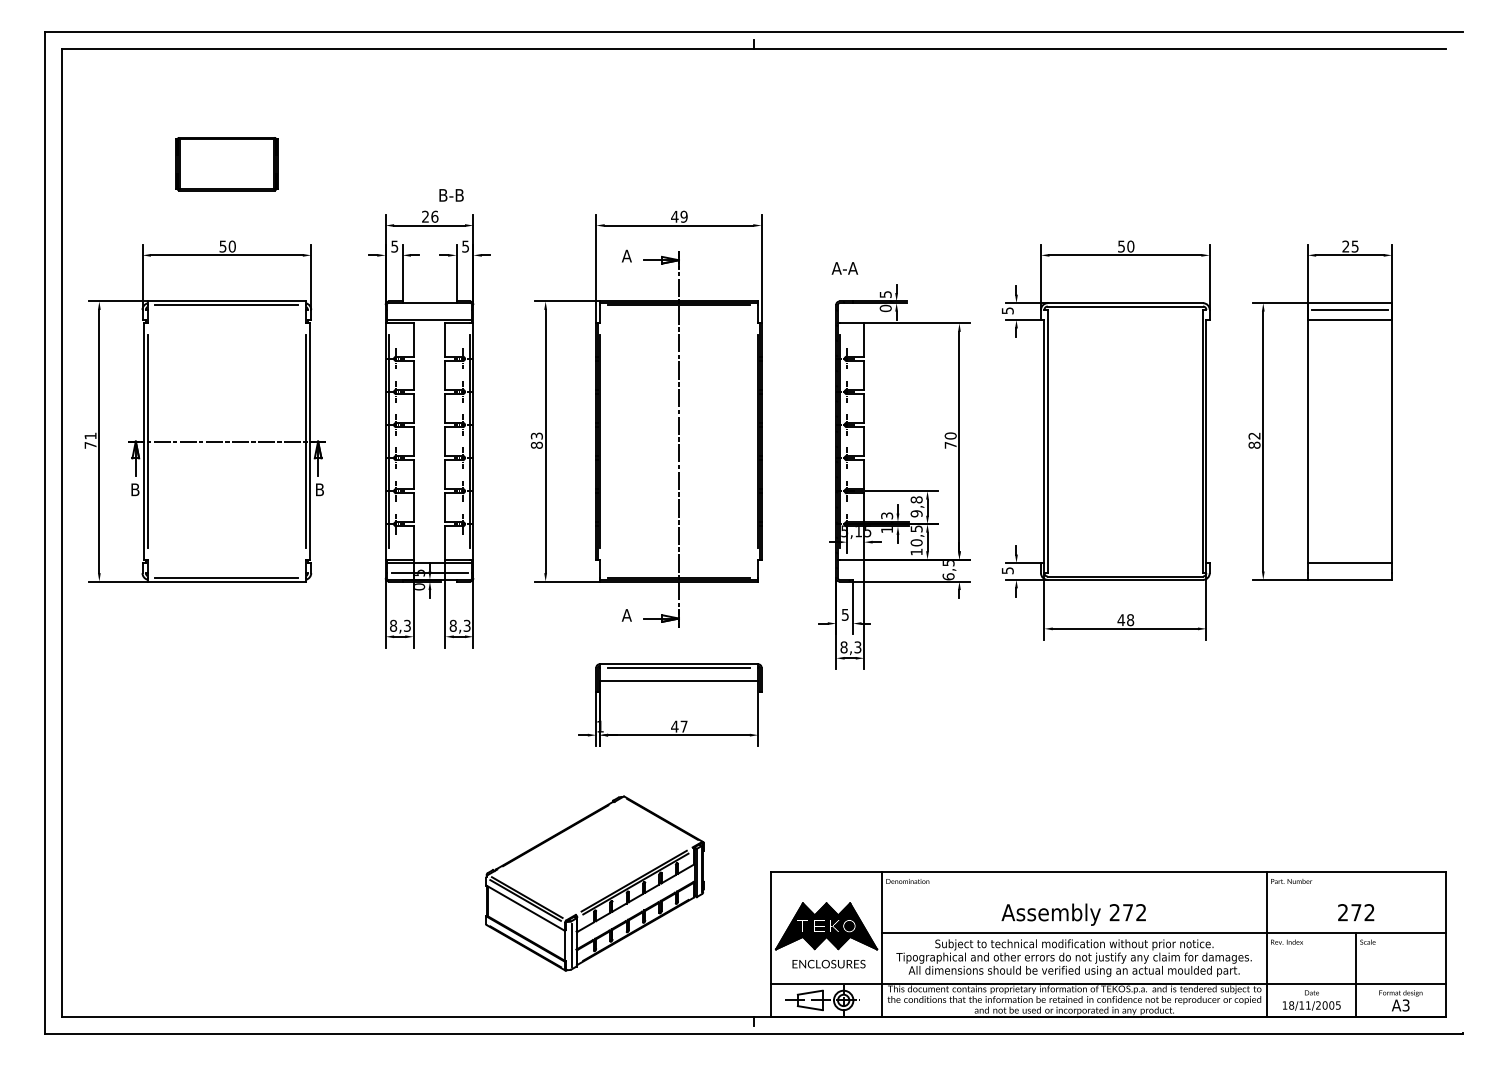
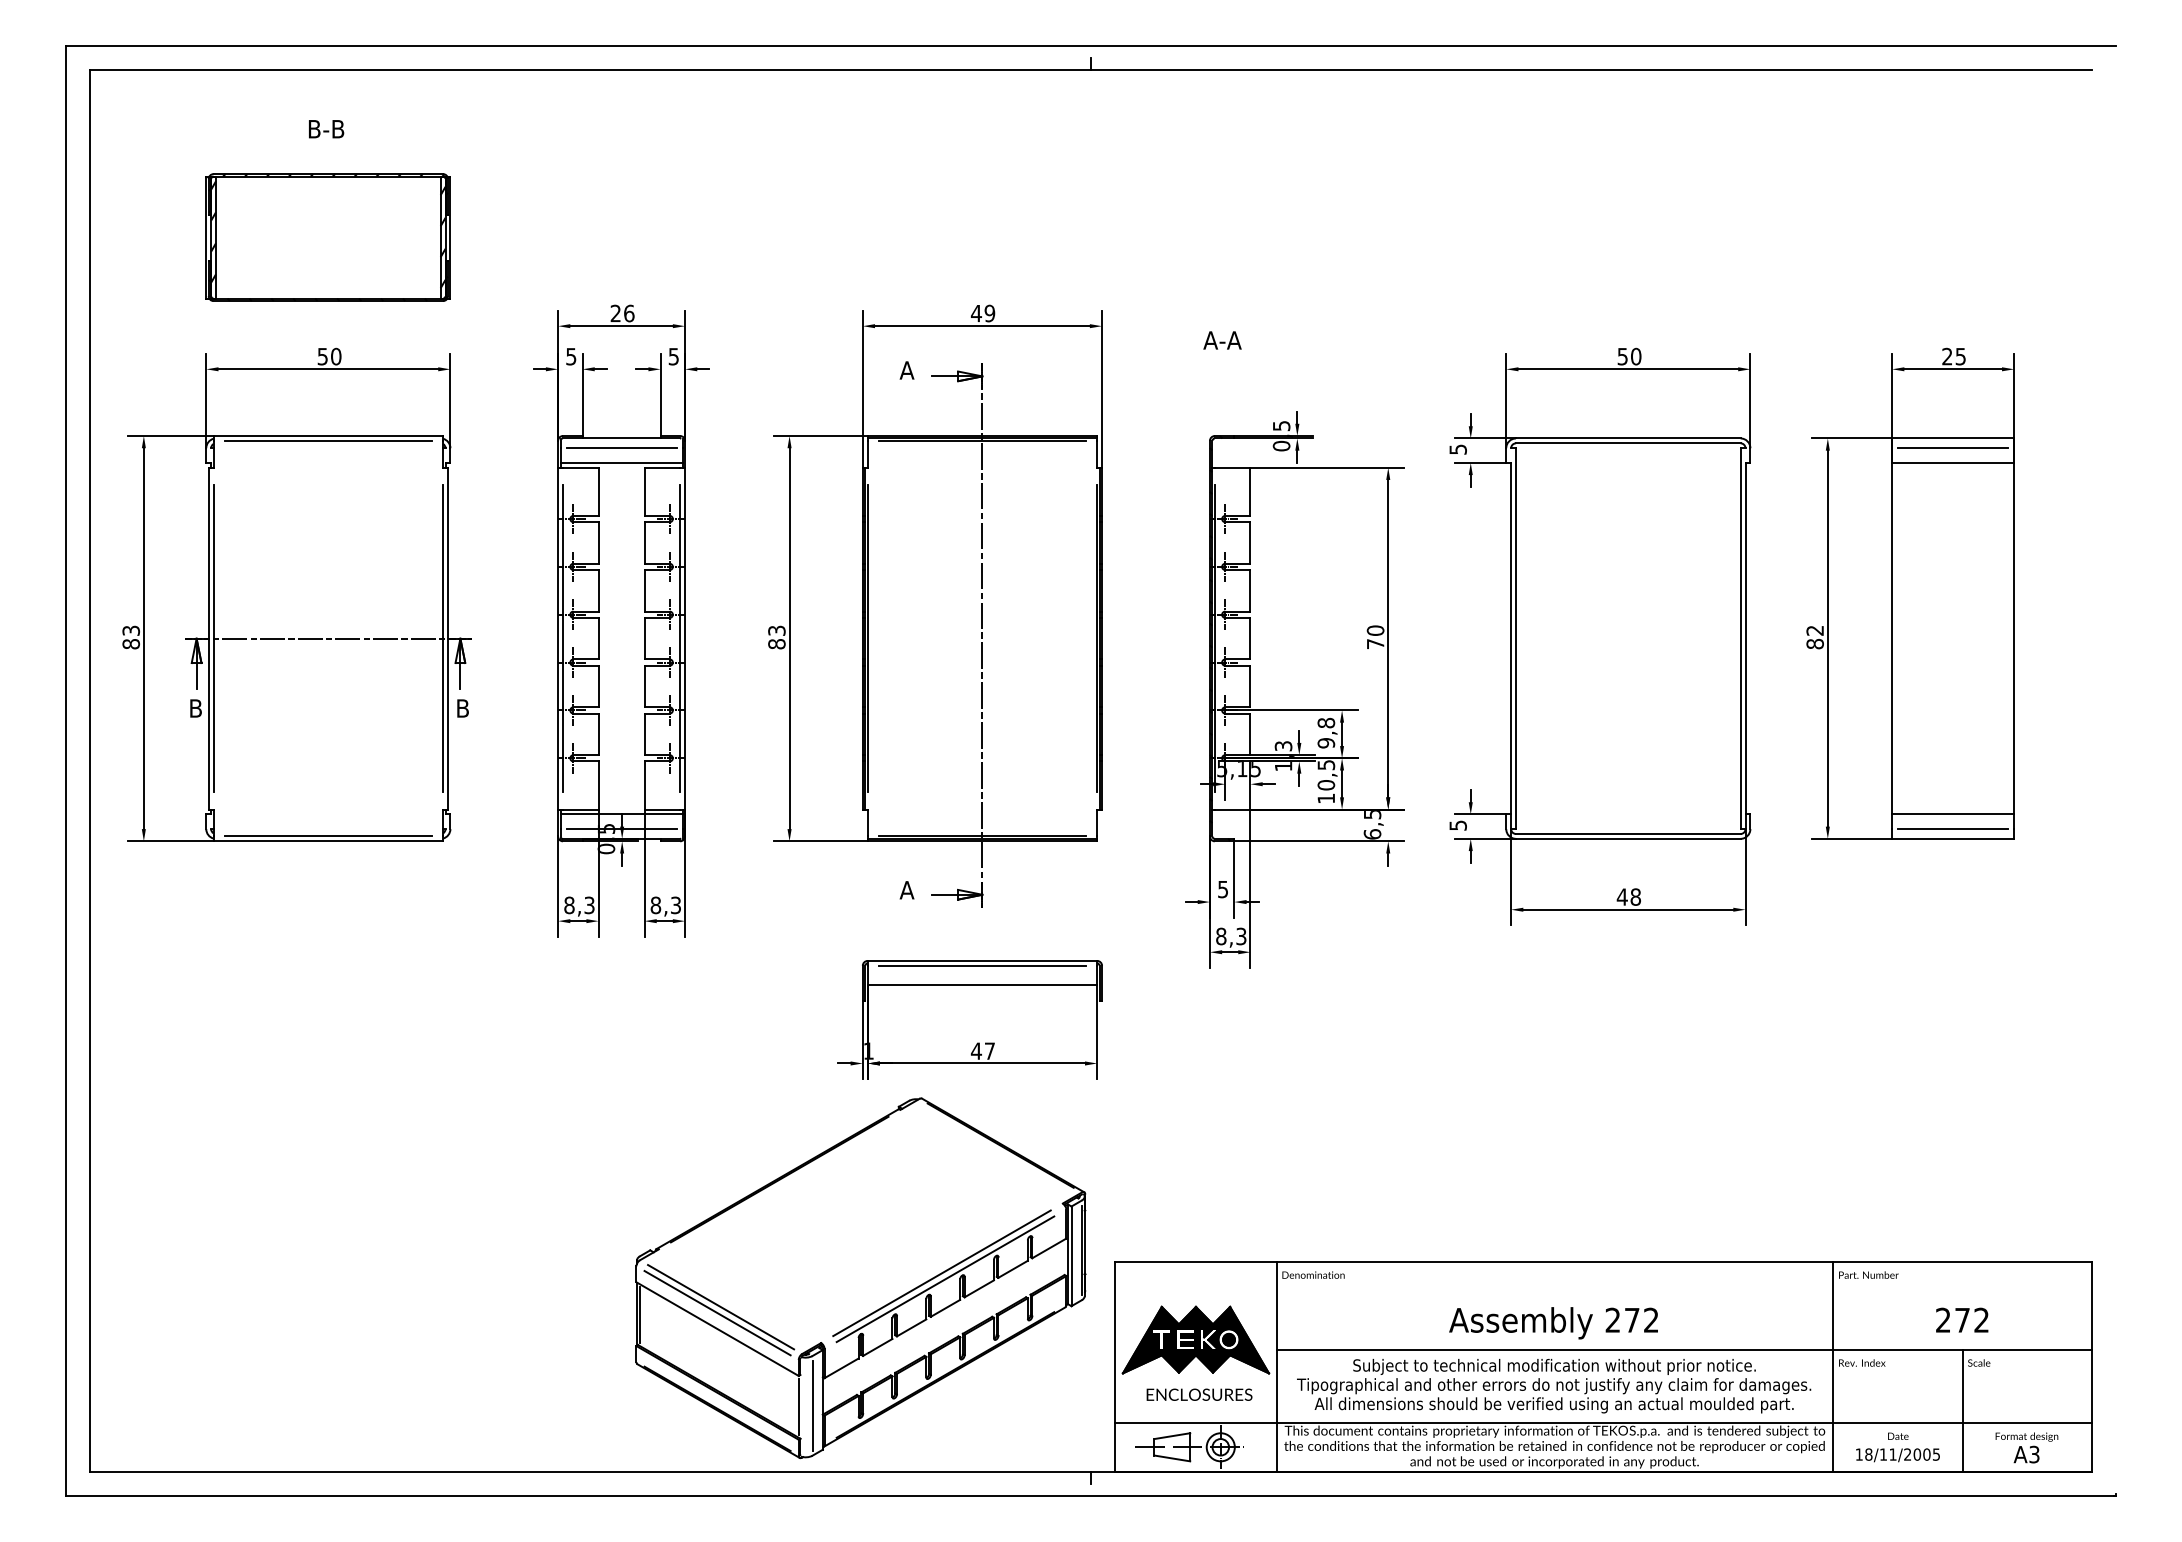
part: (226, 163) -> (327, 236), size x1.67
text: (451, 195) -> (326, 129), moved
text: (844, 268) -> (1221, 340), moved
line: (429, 309) -> (621, 447), added
text: (90, 440) -> (131, 637), 71 -> 83
line: (1349, 573) -> (1952, 829), added
part: (594, 883) -> (860, 1278), size x1.43

